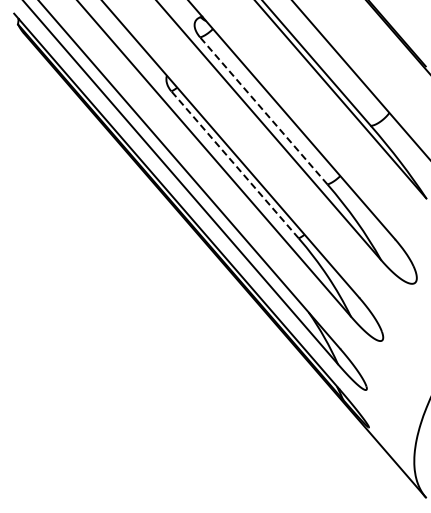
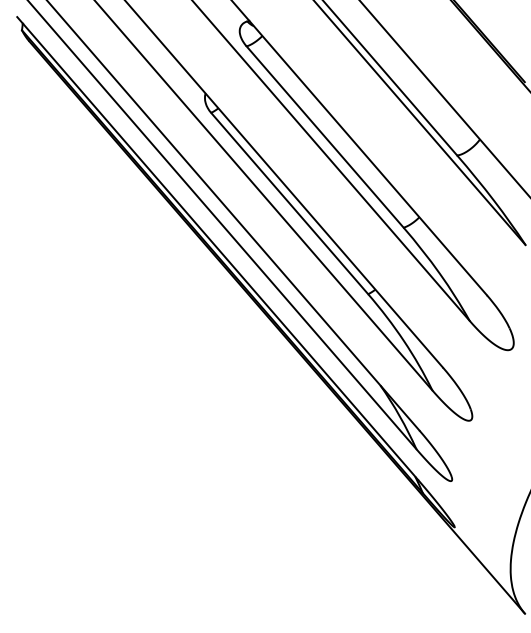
line: (263, 110) -> (324, 136), dashed -> solid
line: (234, 164) -> (288, 203), dashed -> solid

